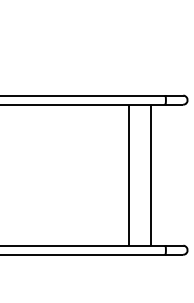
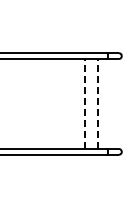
line: (129, 174) -> (84, 103), solid -> dashed
line: (151, 174) -> (98, 103), solid -> dashed

